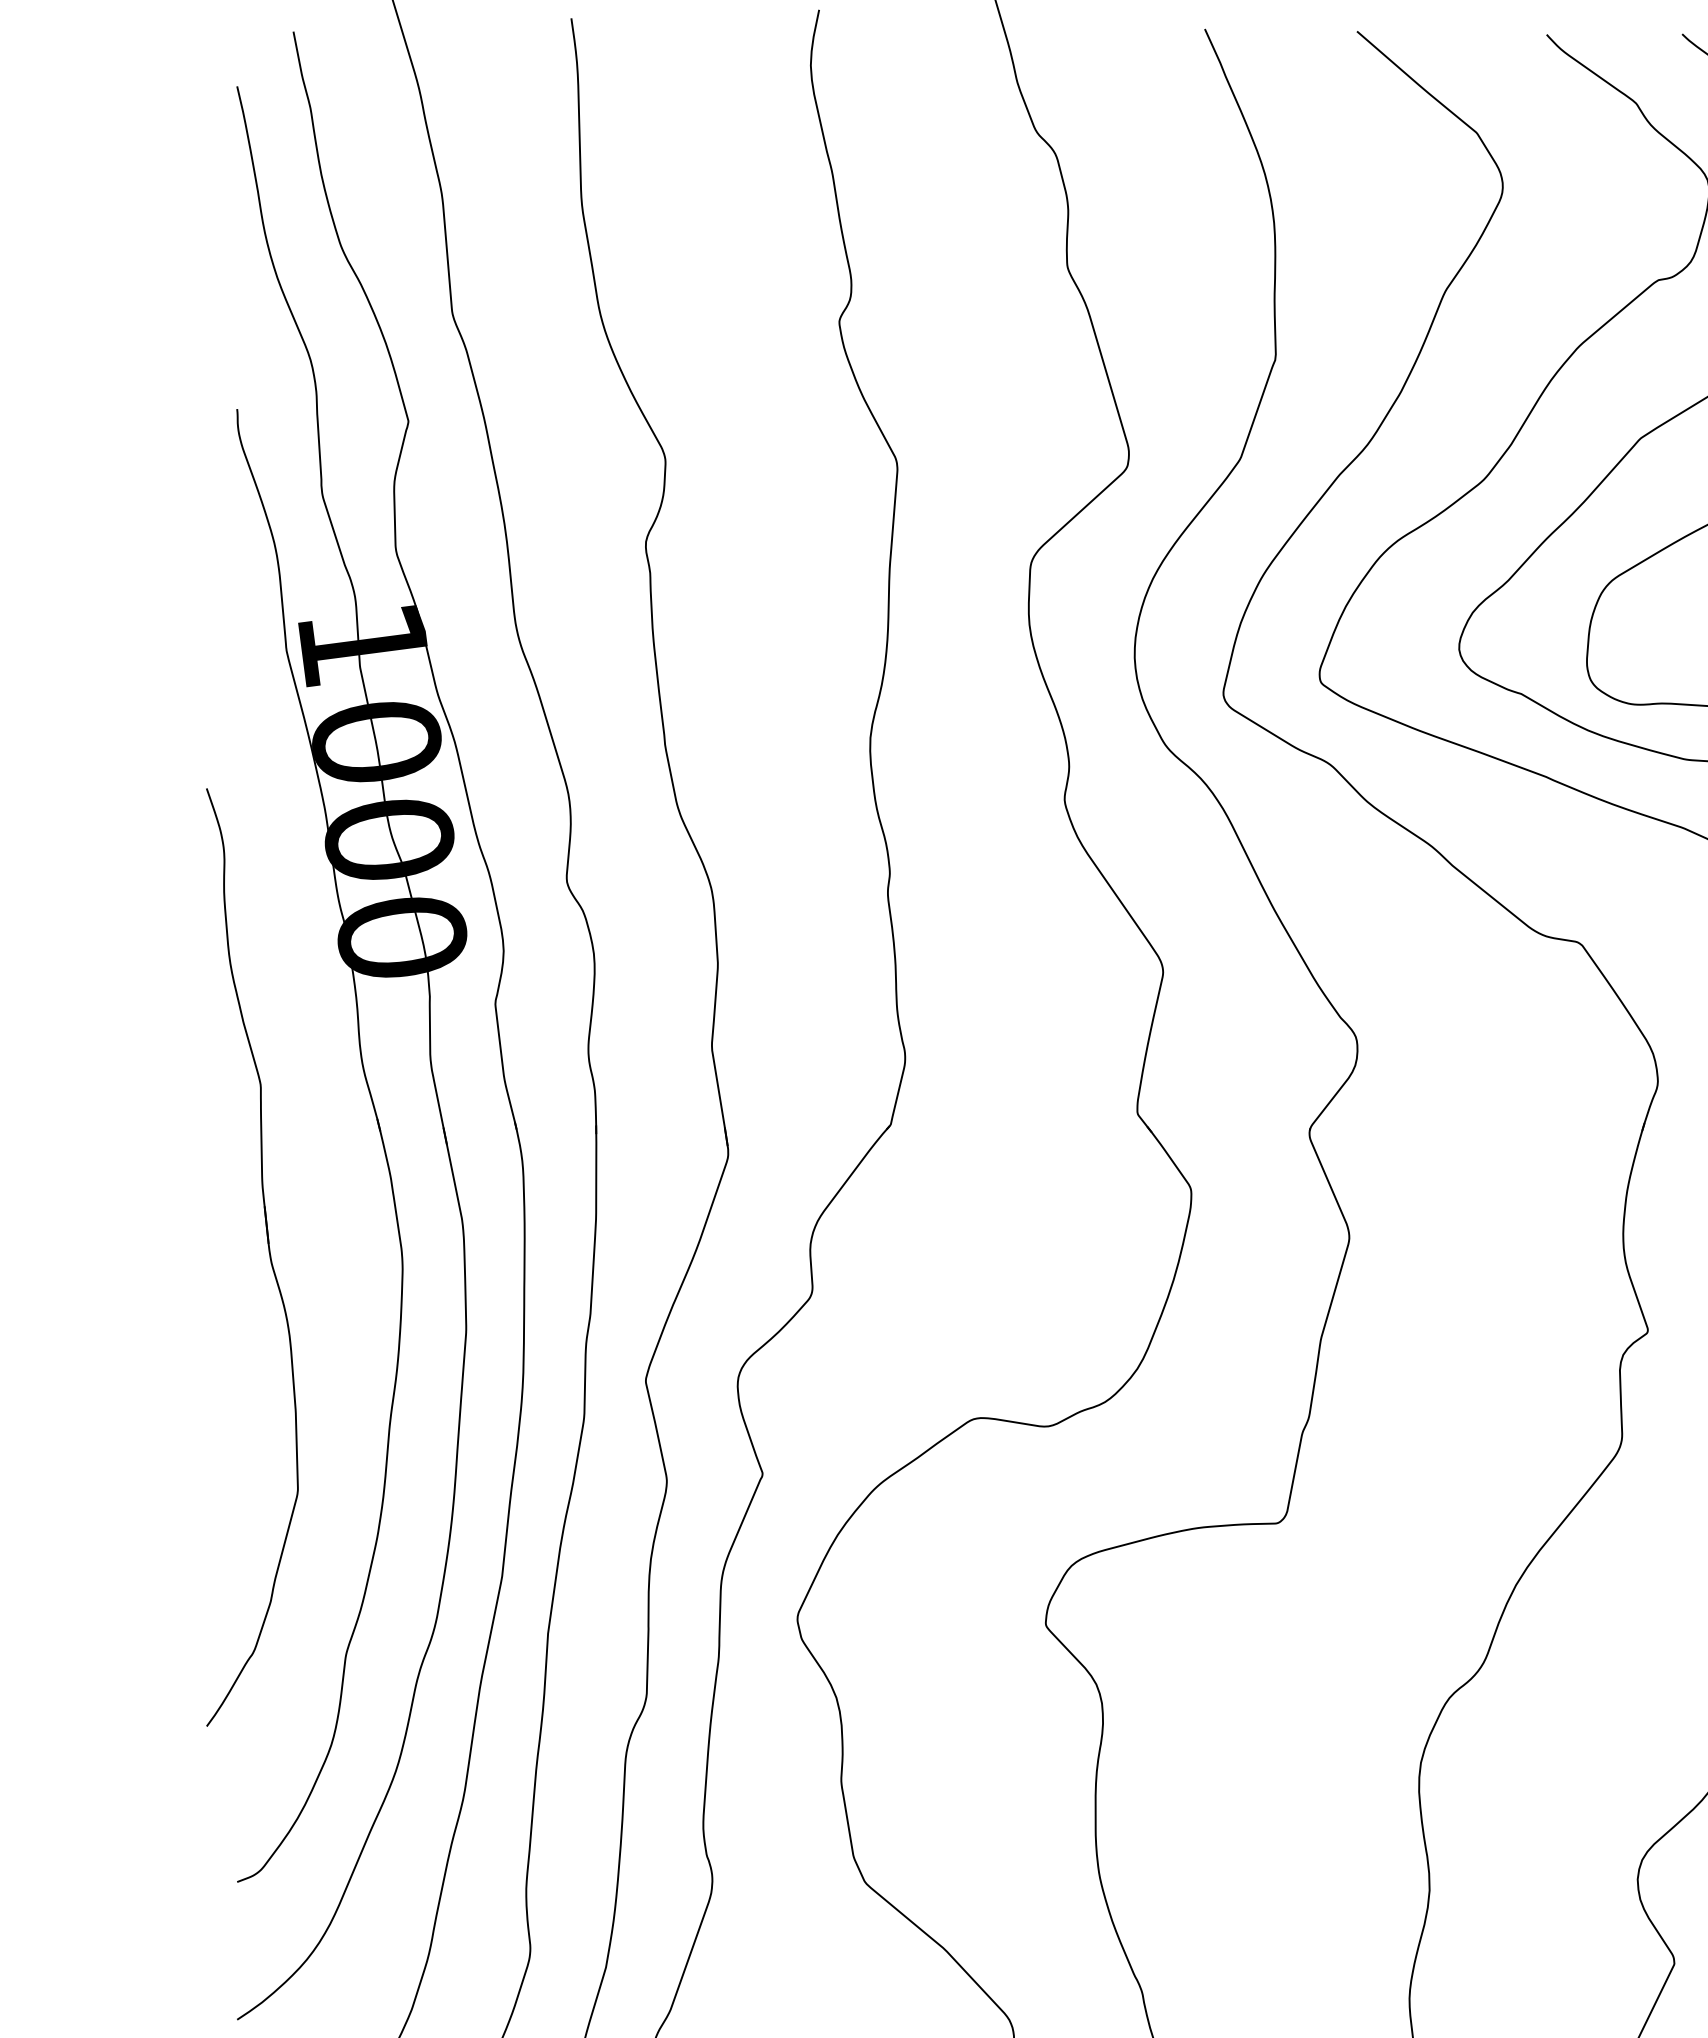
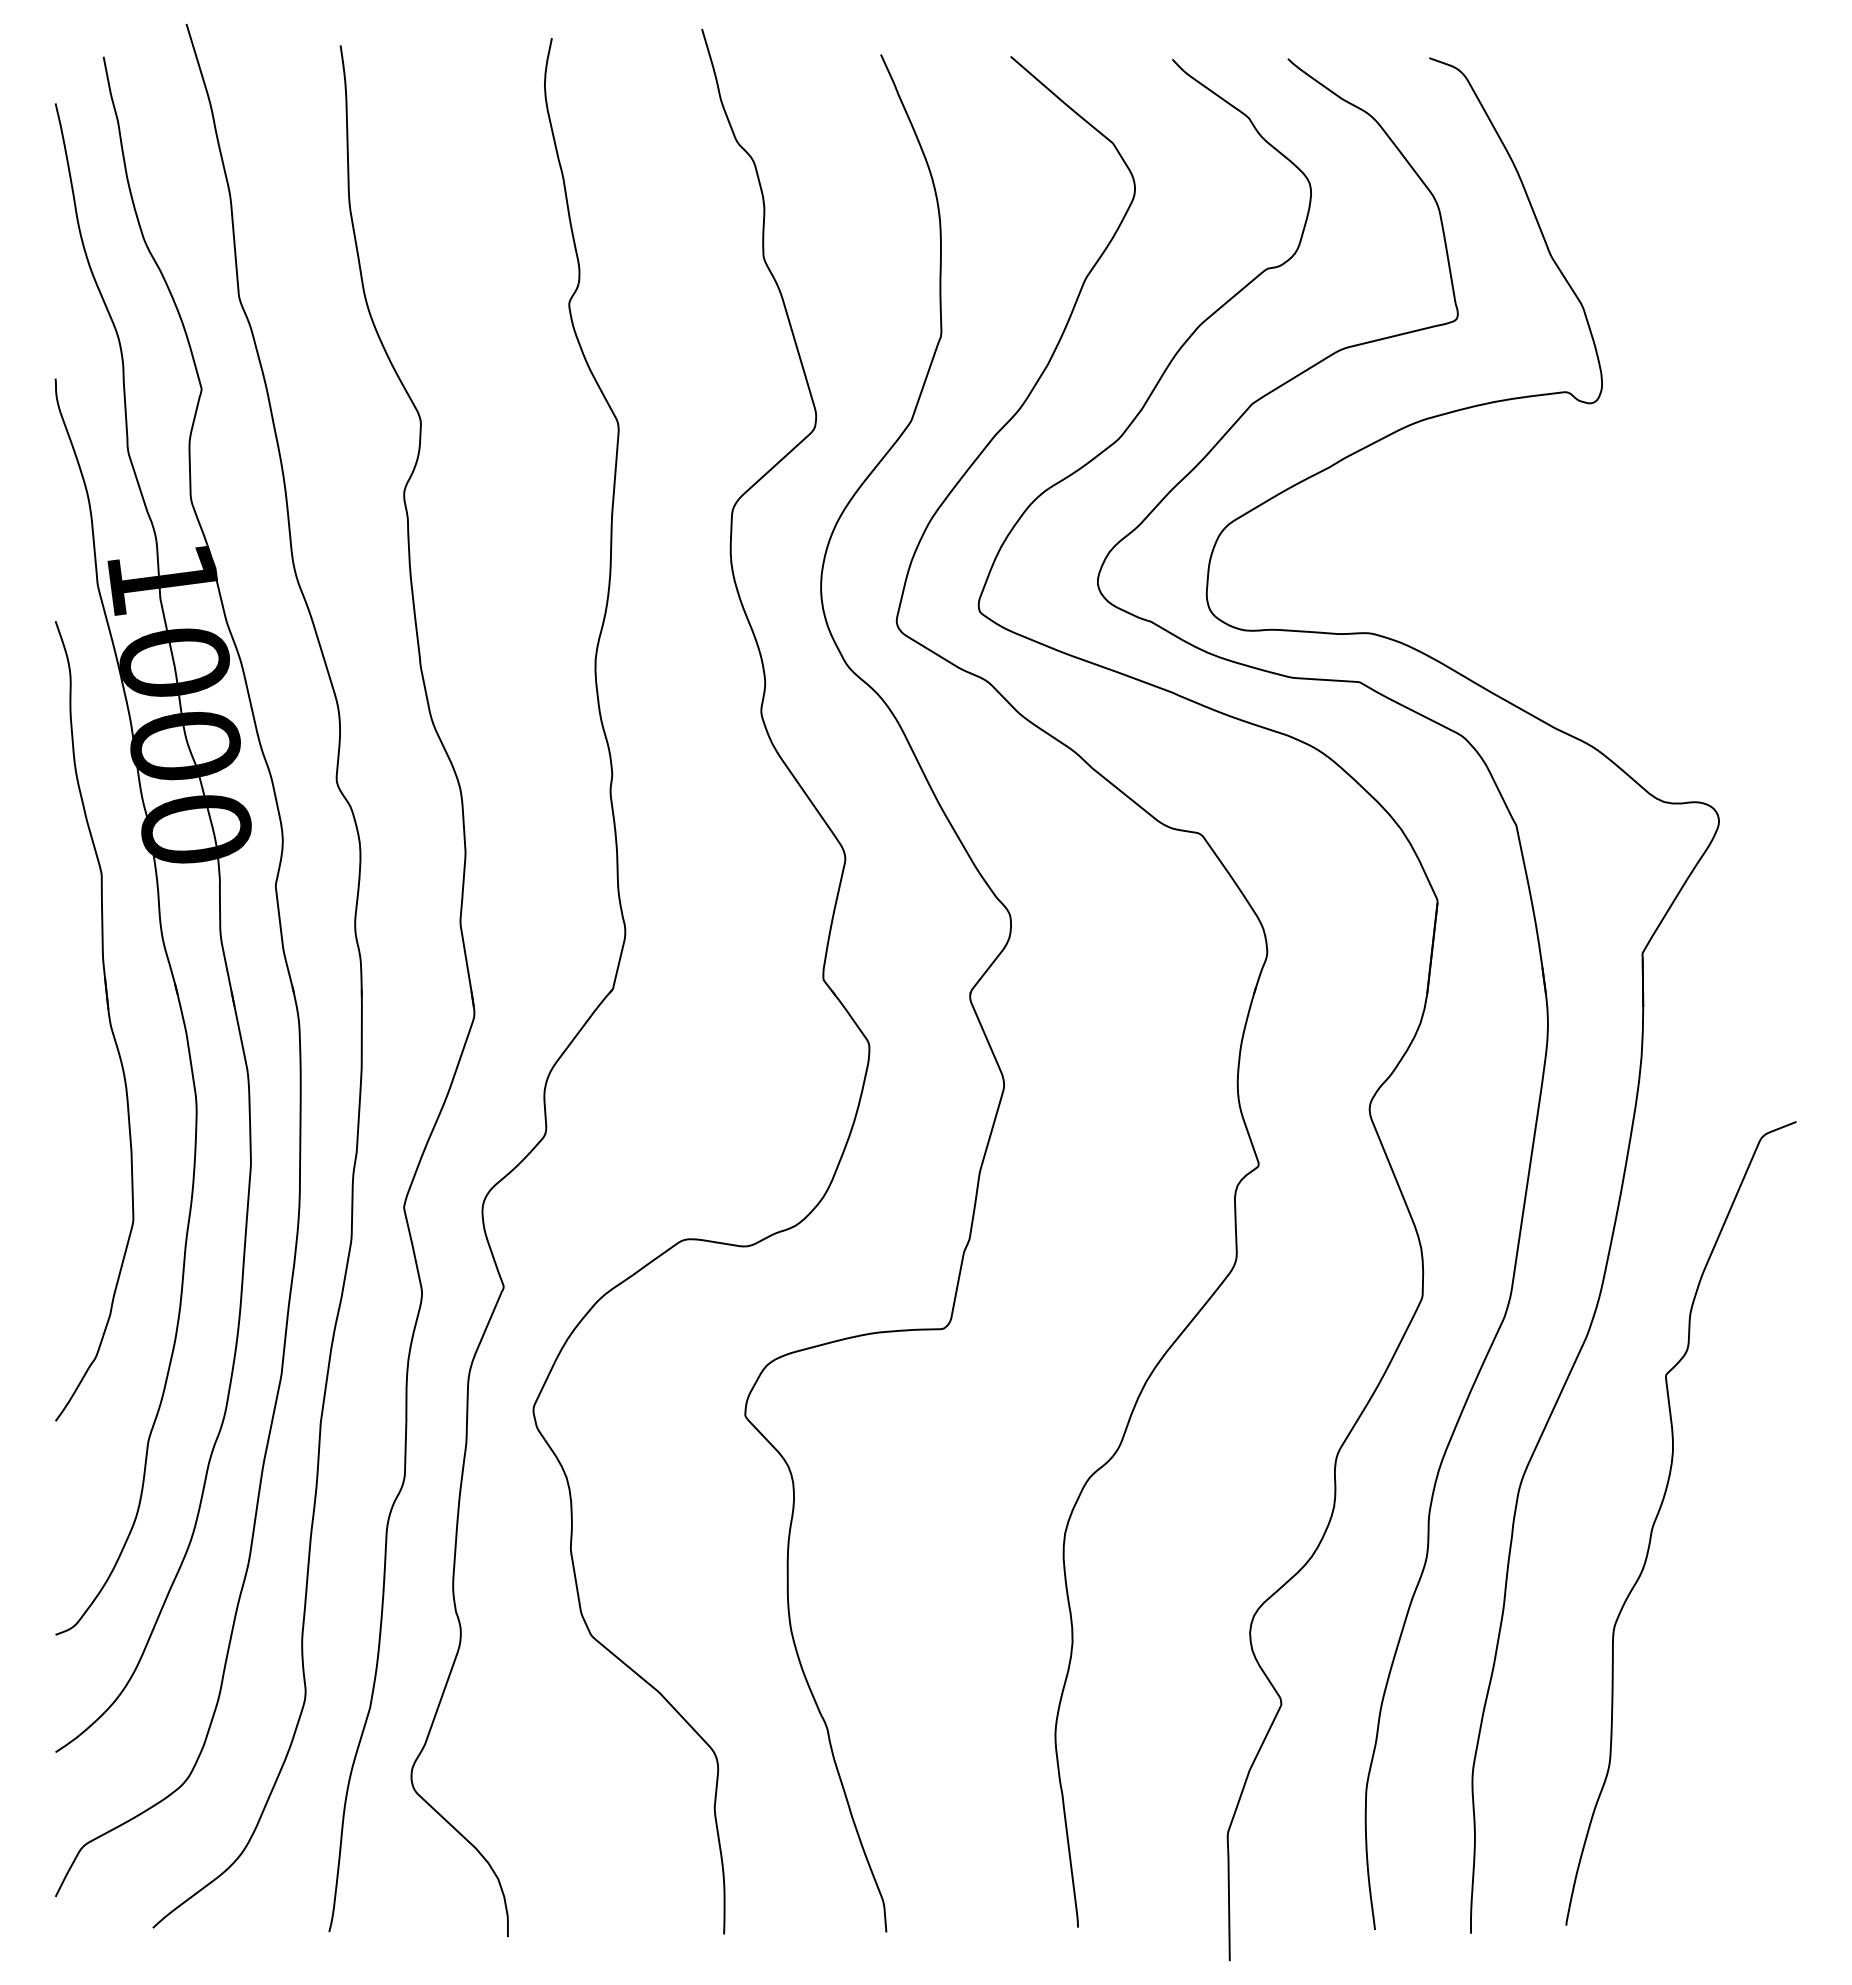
part: (268, 1255) -> (108, 1019), moved

